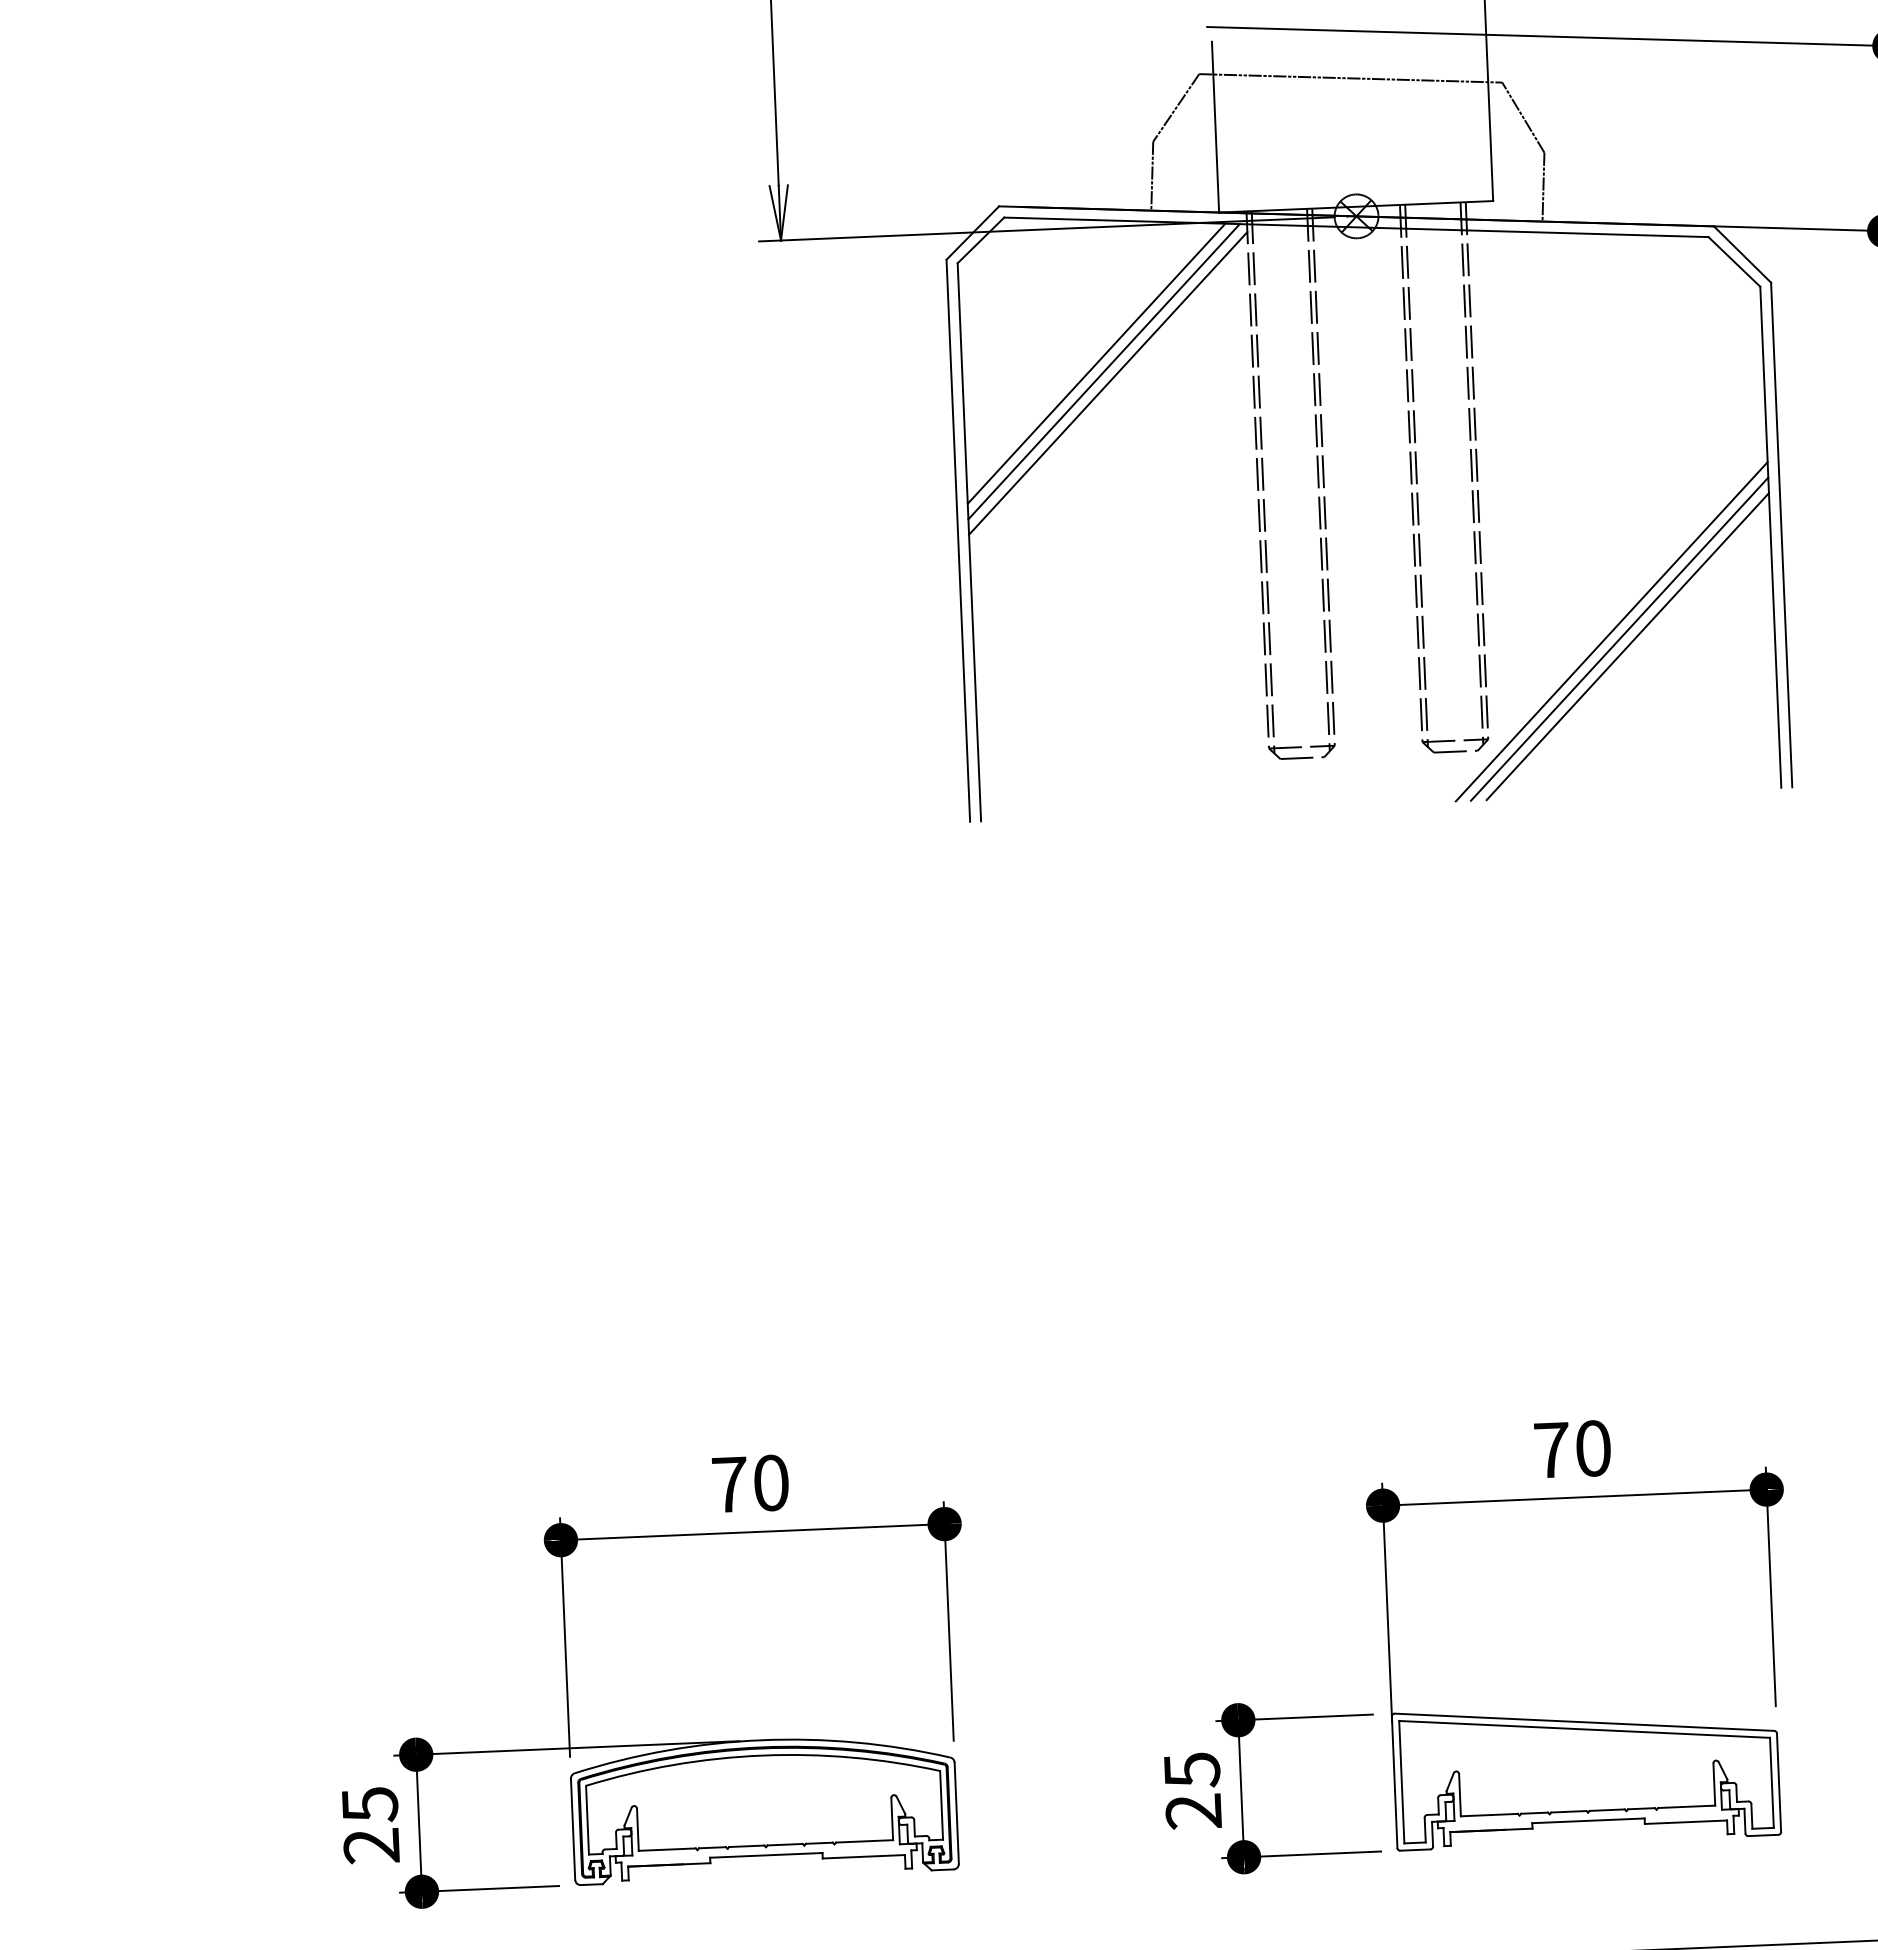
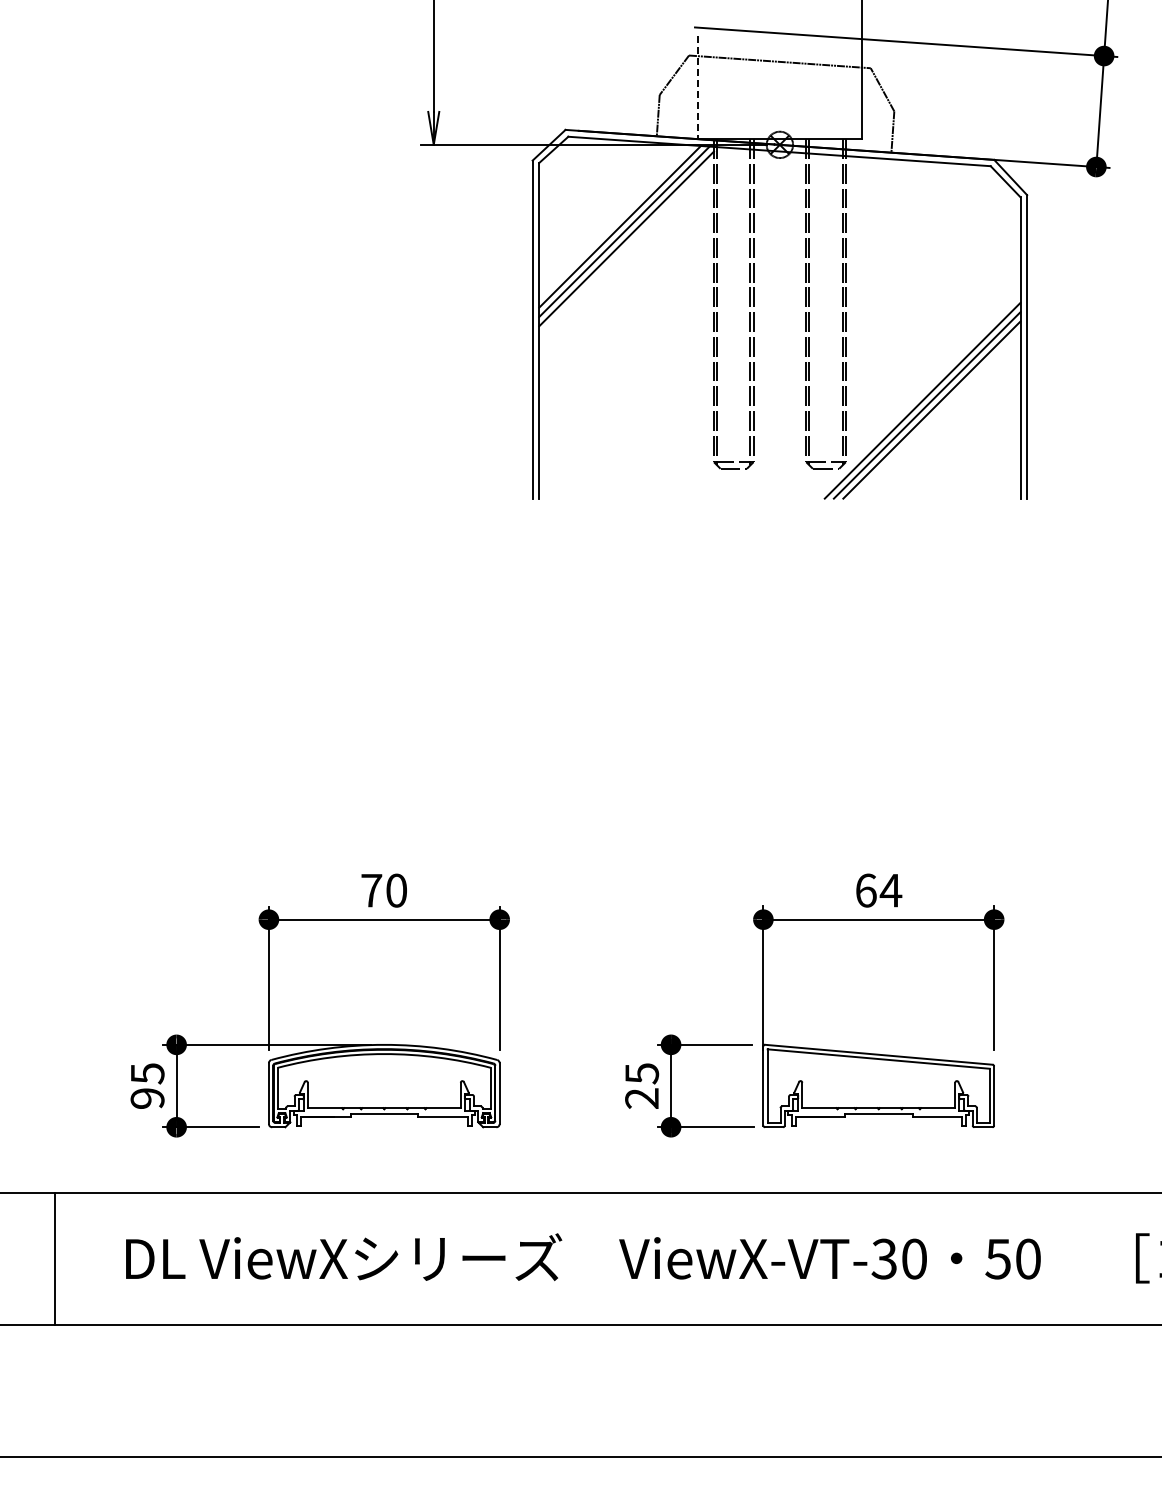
line: (1215, 128) -> (697, 88), solid -> dashed
text: (1574, 1449) -> (879, 890), 70 -> 64
text: (371, 1845) -> (147, 1098), 25 -> 95

